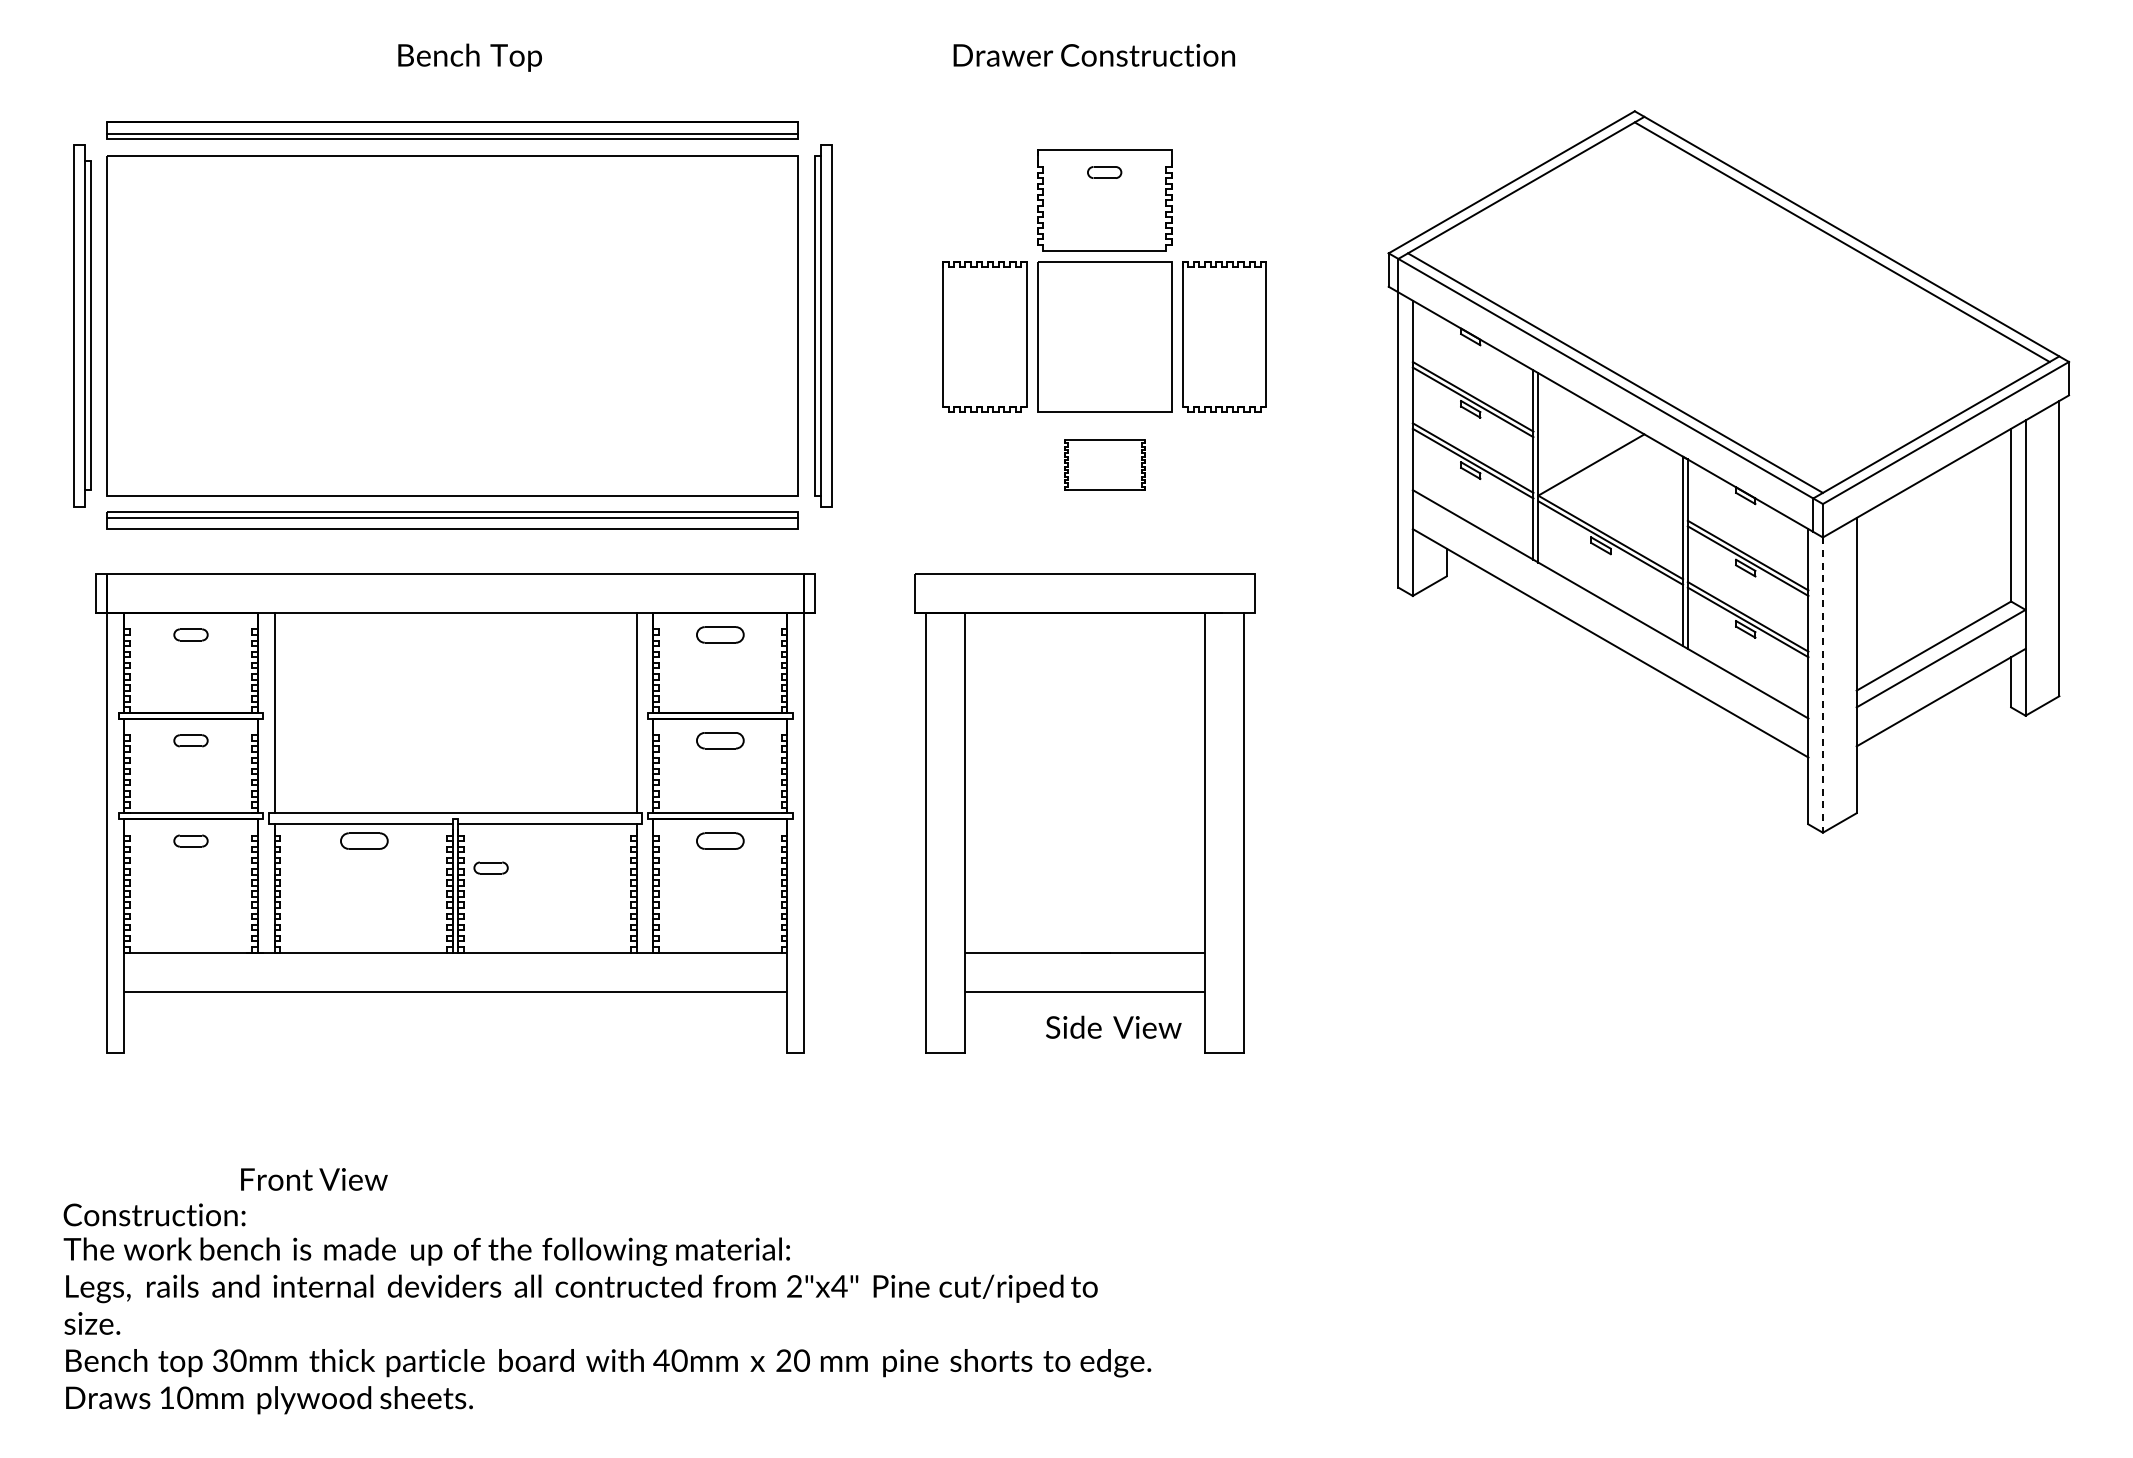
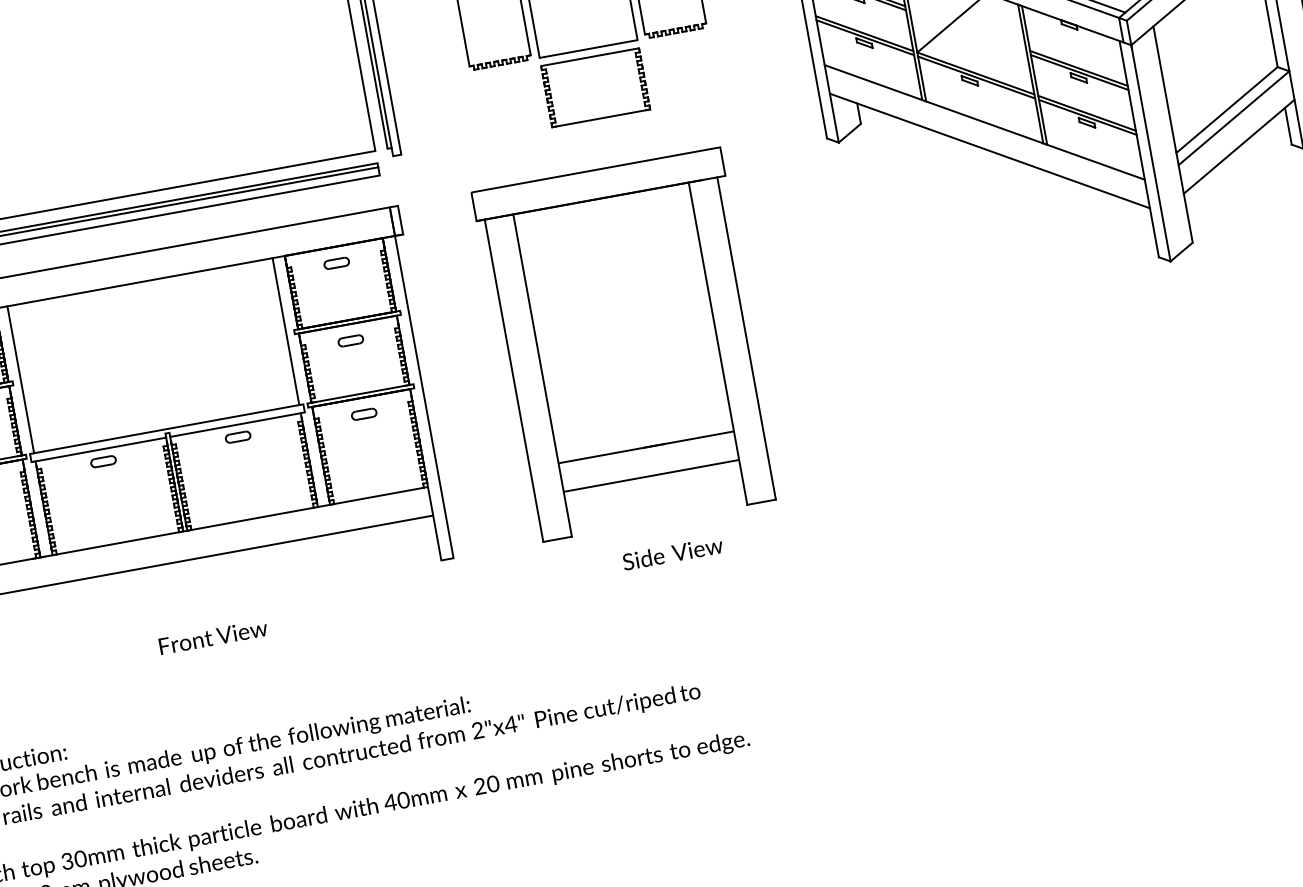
part: (1104, 464) -> (595, 87), size x1.67
part: (719, 634) -> (336, 263), size x0.71
line: (1822, 685) -> (1150, 153), dashed -> solid
part: (719, 740) -> (350, 340), size x0.71
part: (363, 840) -> (102, 461), size x0.71
part: (719, 840) -> (363, 413), size x0.71
part: (490, 867) -> (237, 436), moved
text: (1113, 1026) -> (672, 553), moved
text: (314, 1179) -> (213, 637), moved

